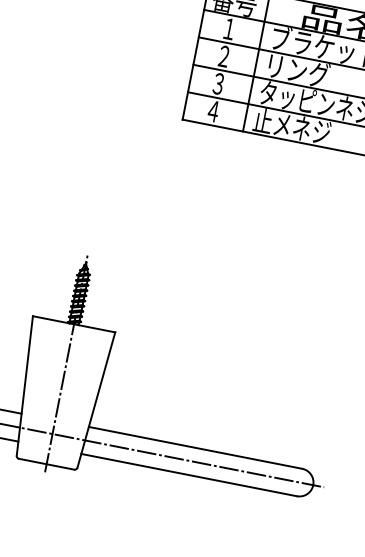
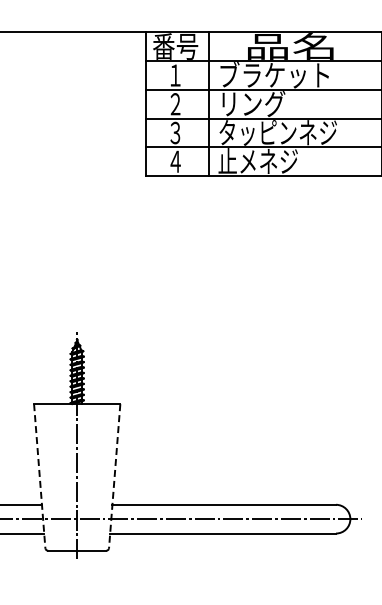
line: (24, 386) -> (39, 476), solid -> dashed
line: (96, 400) -> (114, 476), solid -> dashed

